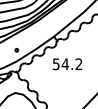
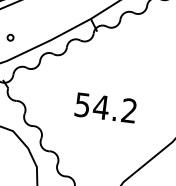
text: (67, 64) -> (105, 108), moved

